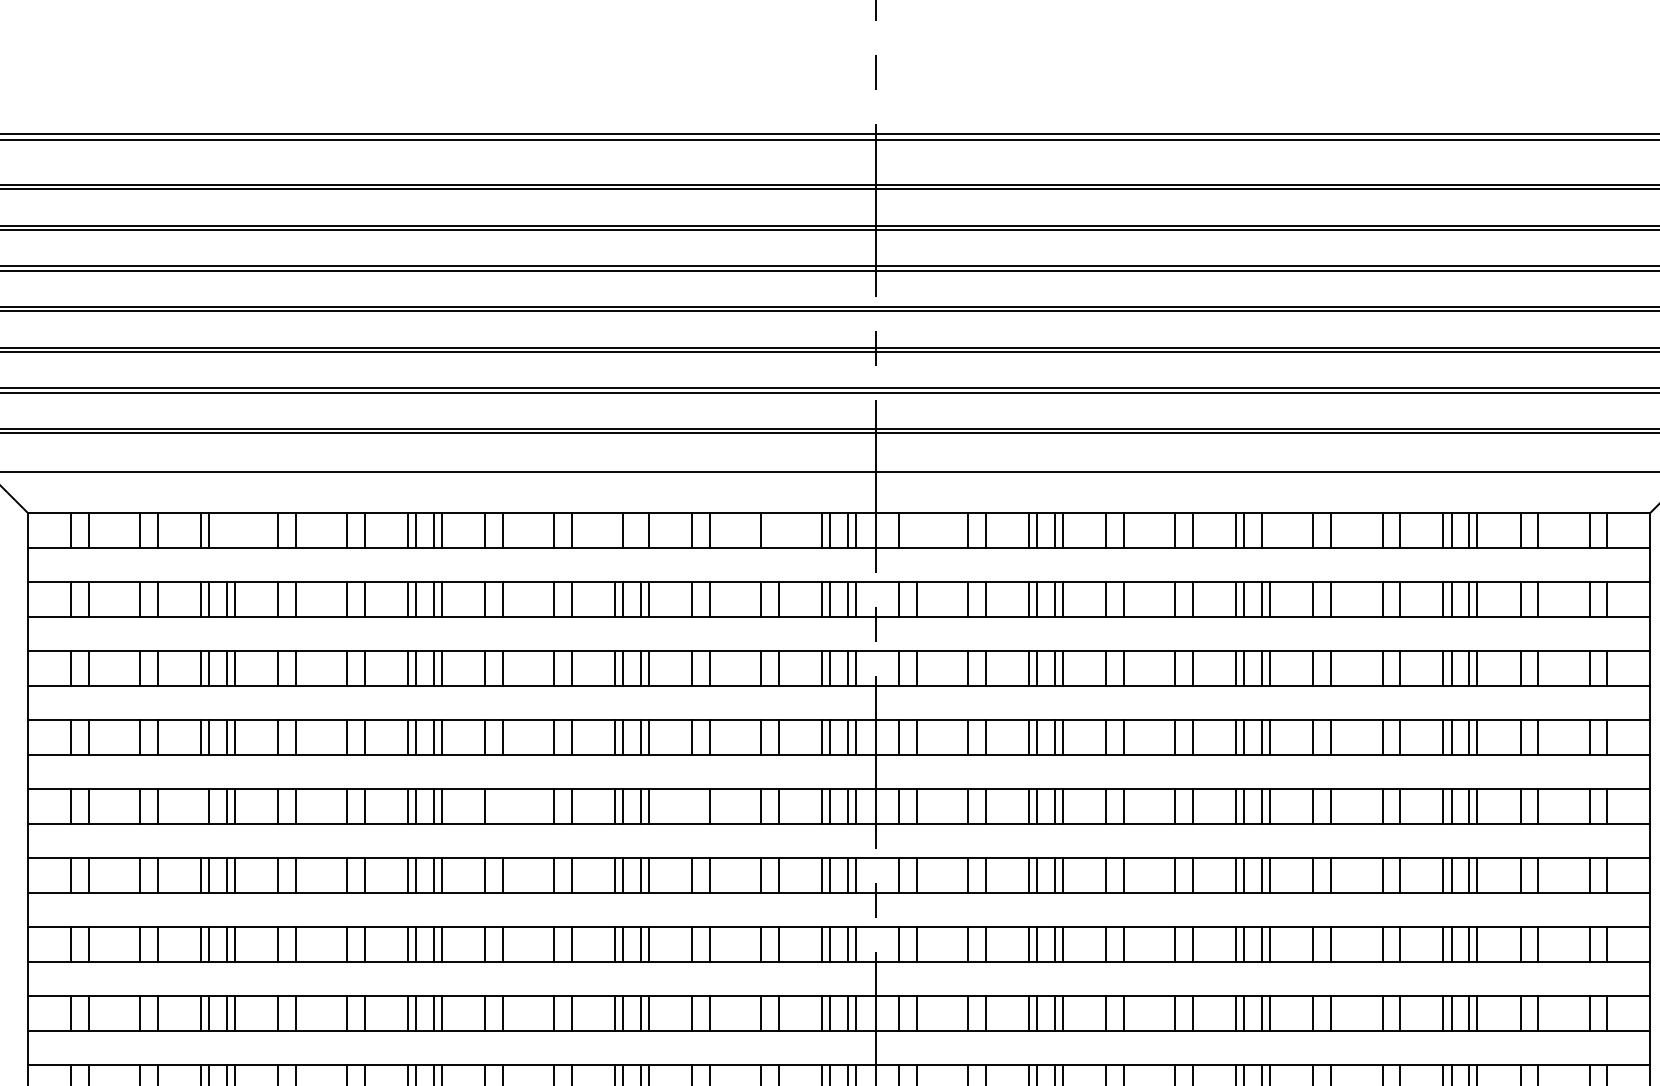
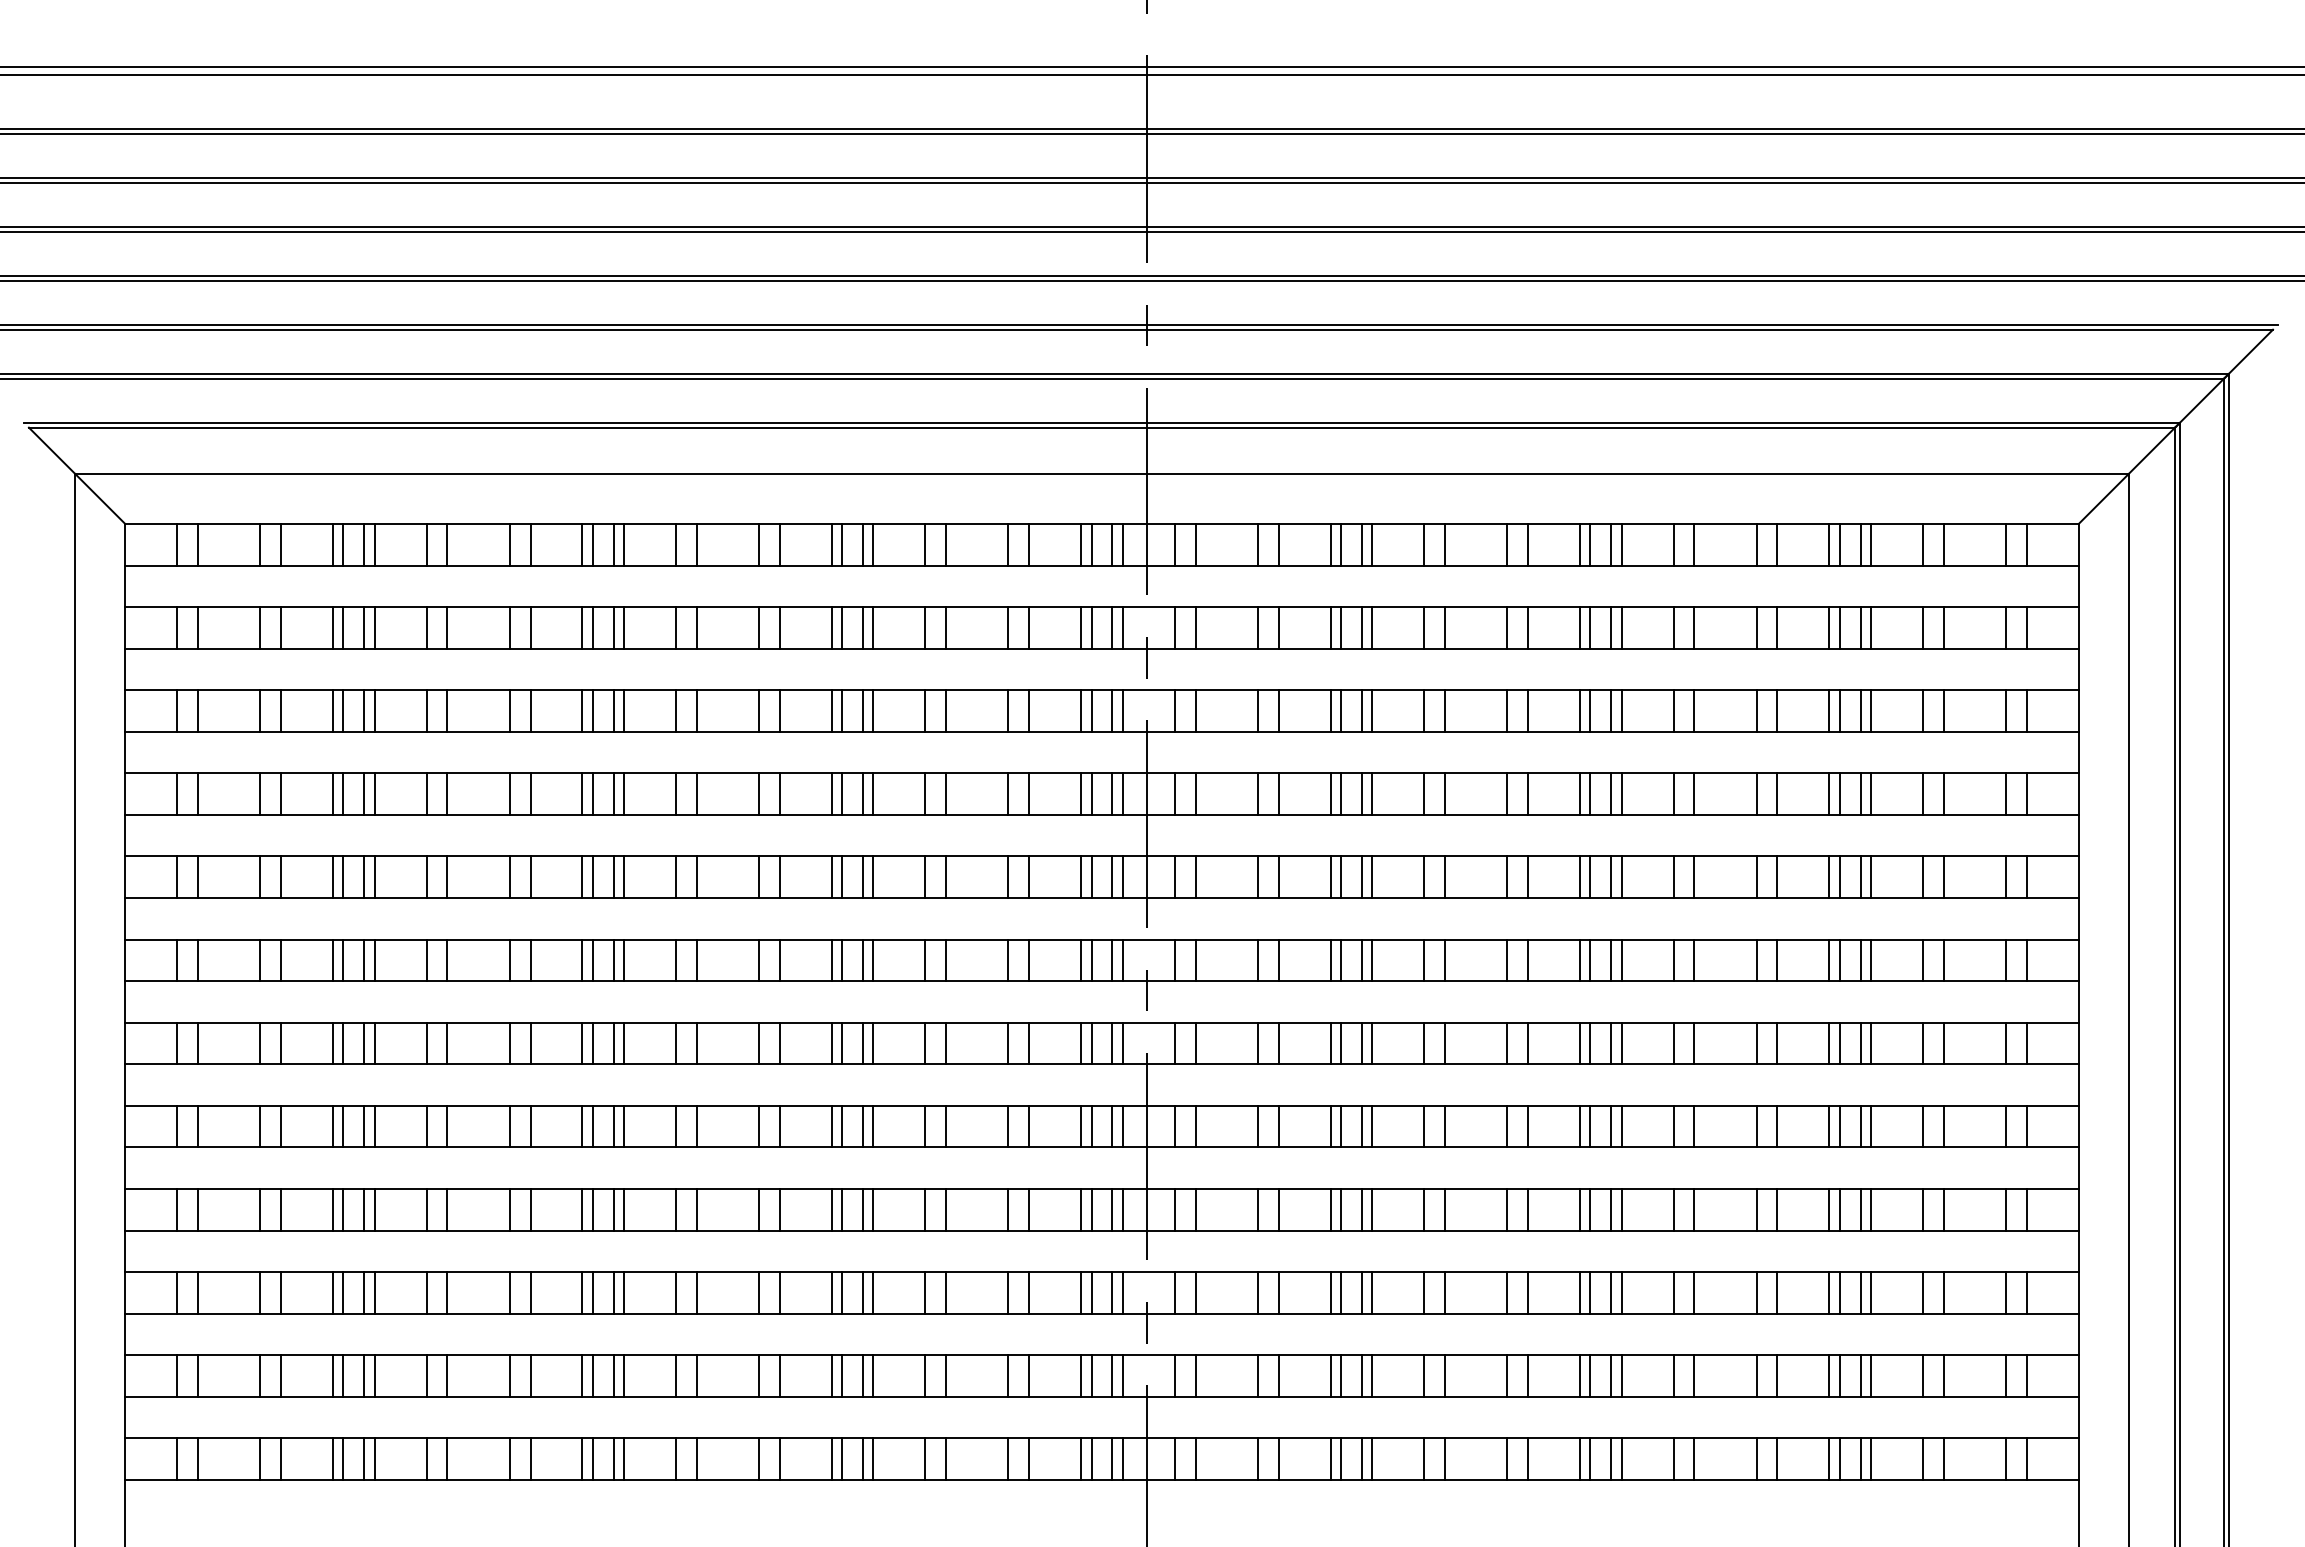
line: (226, 530) -> (364, 544), added
line: (235, 530) -> (374, 544), added
line: (614, 530) -> (831, 544), added
line: (641, 530) -> (863, 544), added
line: (778, 530) -> (1029, 544), added
line: (916, 530) -> (1195, 544), added
line: (1270, 530) -> (1621, 544), added
line: (201, 806) -> (333, 877), added
line: (502, 806) -> (696, 877), added
line: (692, 806) -> (925, 877), added

